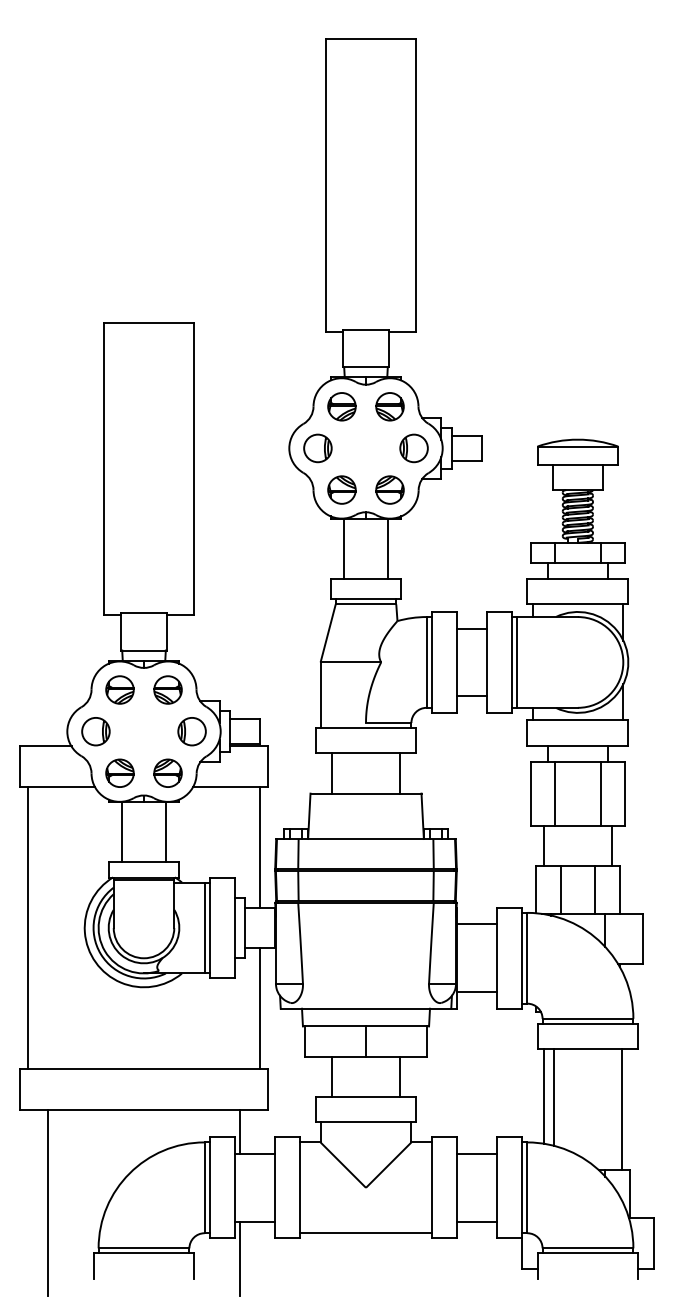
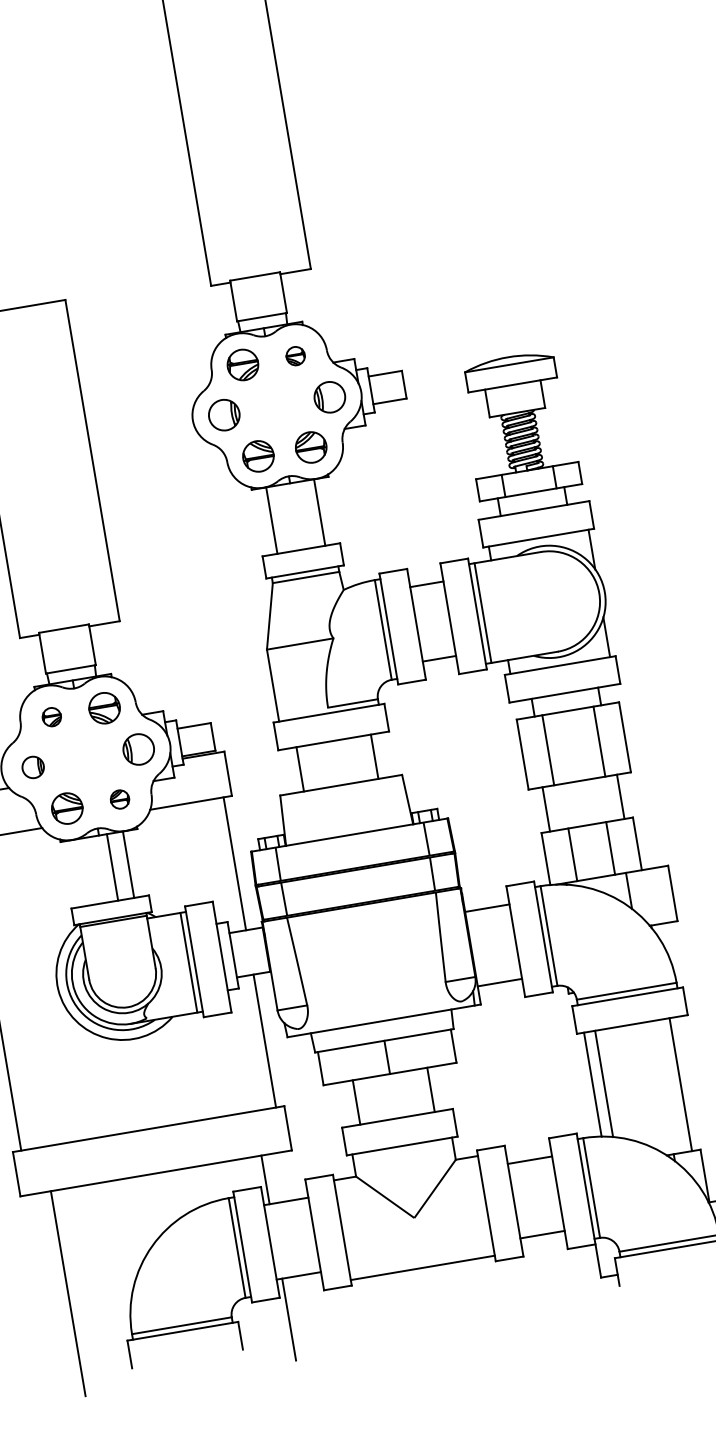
part: (389, 406) -> (295, 355), size x0.6
part: (119, 689) -> (51, 716), size x0.6
part: (95, 731) -> (32, 767), size x0.7
part: (167, 772) -> (119, 798), size x0.6
line: (122, 831) -> (112, 866), moved

